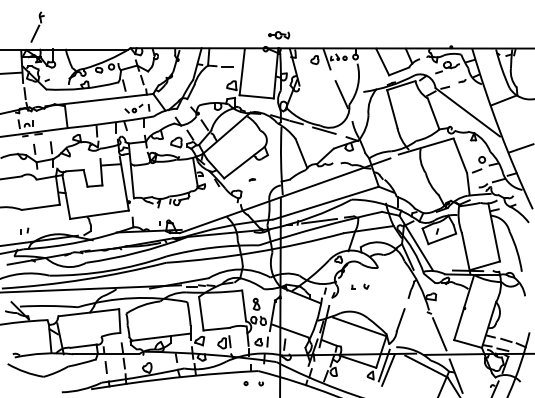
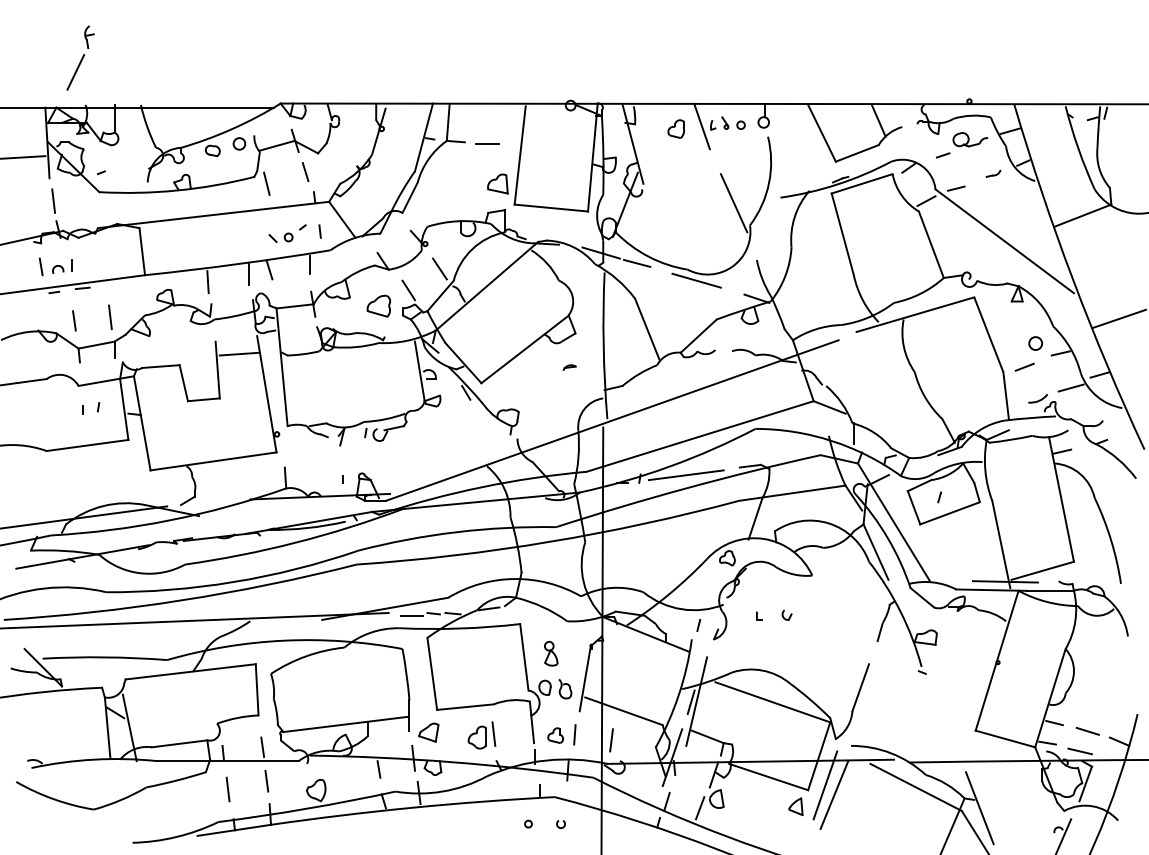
part: (279, 35) -> (600, 76), removed
part: (251, 179) -> (568, 366), moved
part: (24, 230) -> (91, 407), moved
line: (439, 334) -> (944, 718), removed

